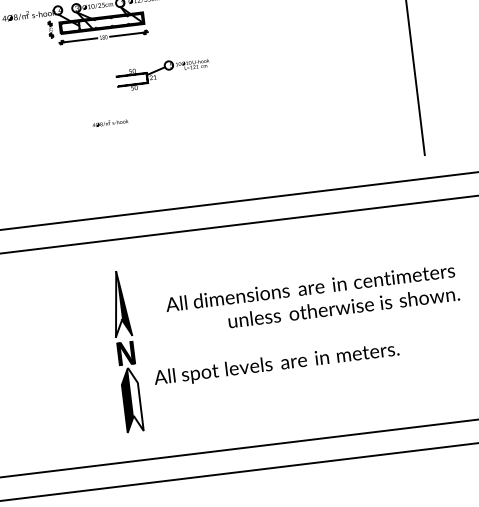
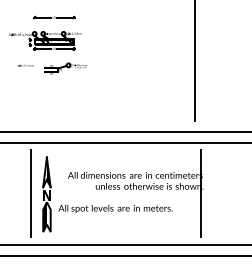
part: (163, 72) -> (65, 68), moved
text: (110, 122) -> (25, 65), moved
line: (454, 309) -> (200, 193), added
line: (92, 353) -> (31, 193), added

